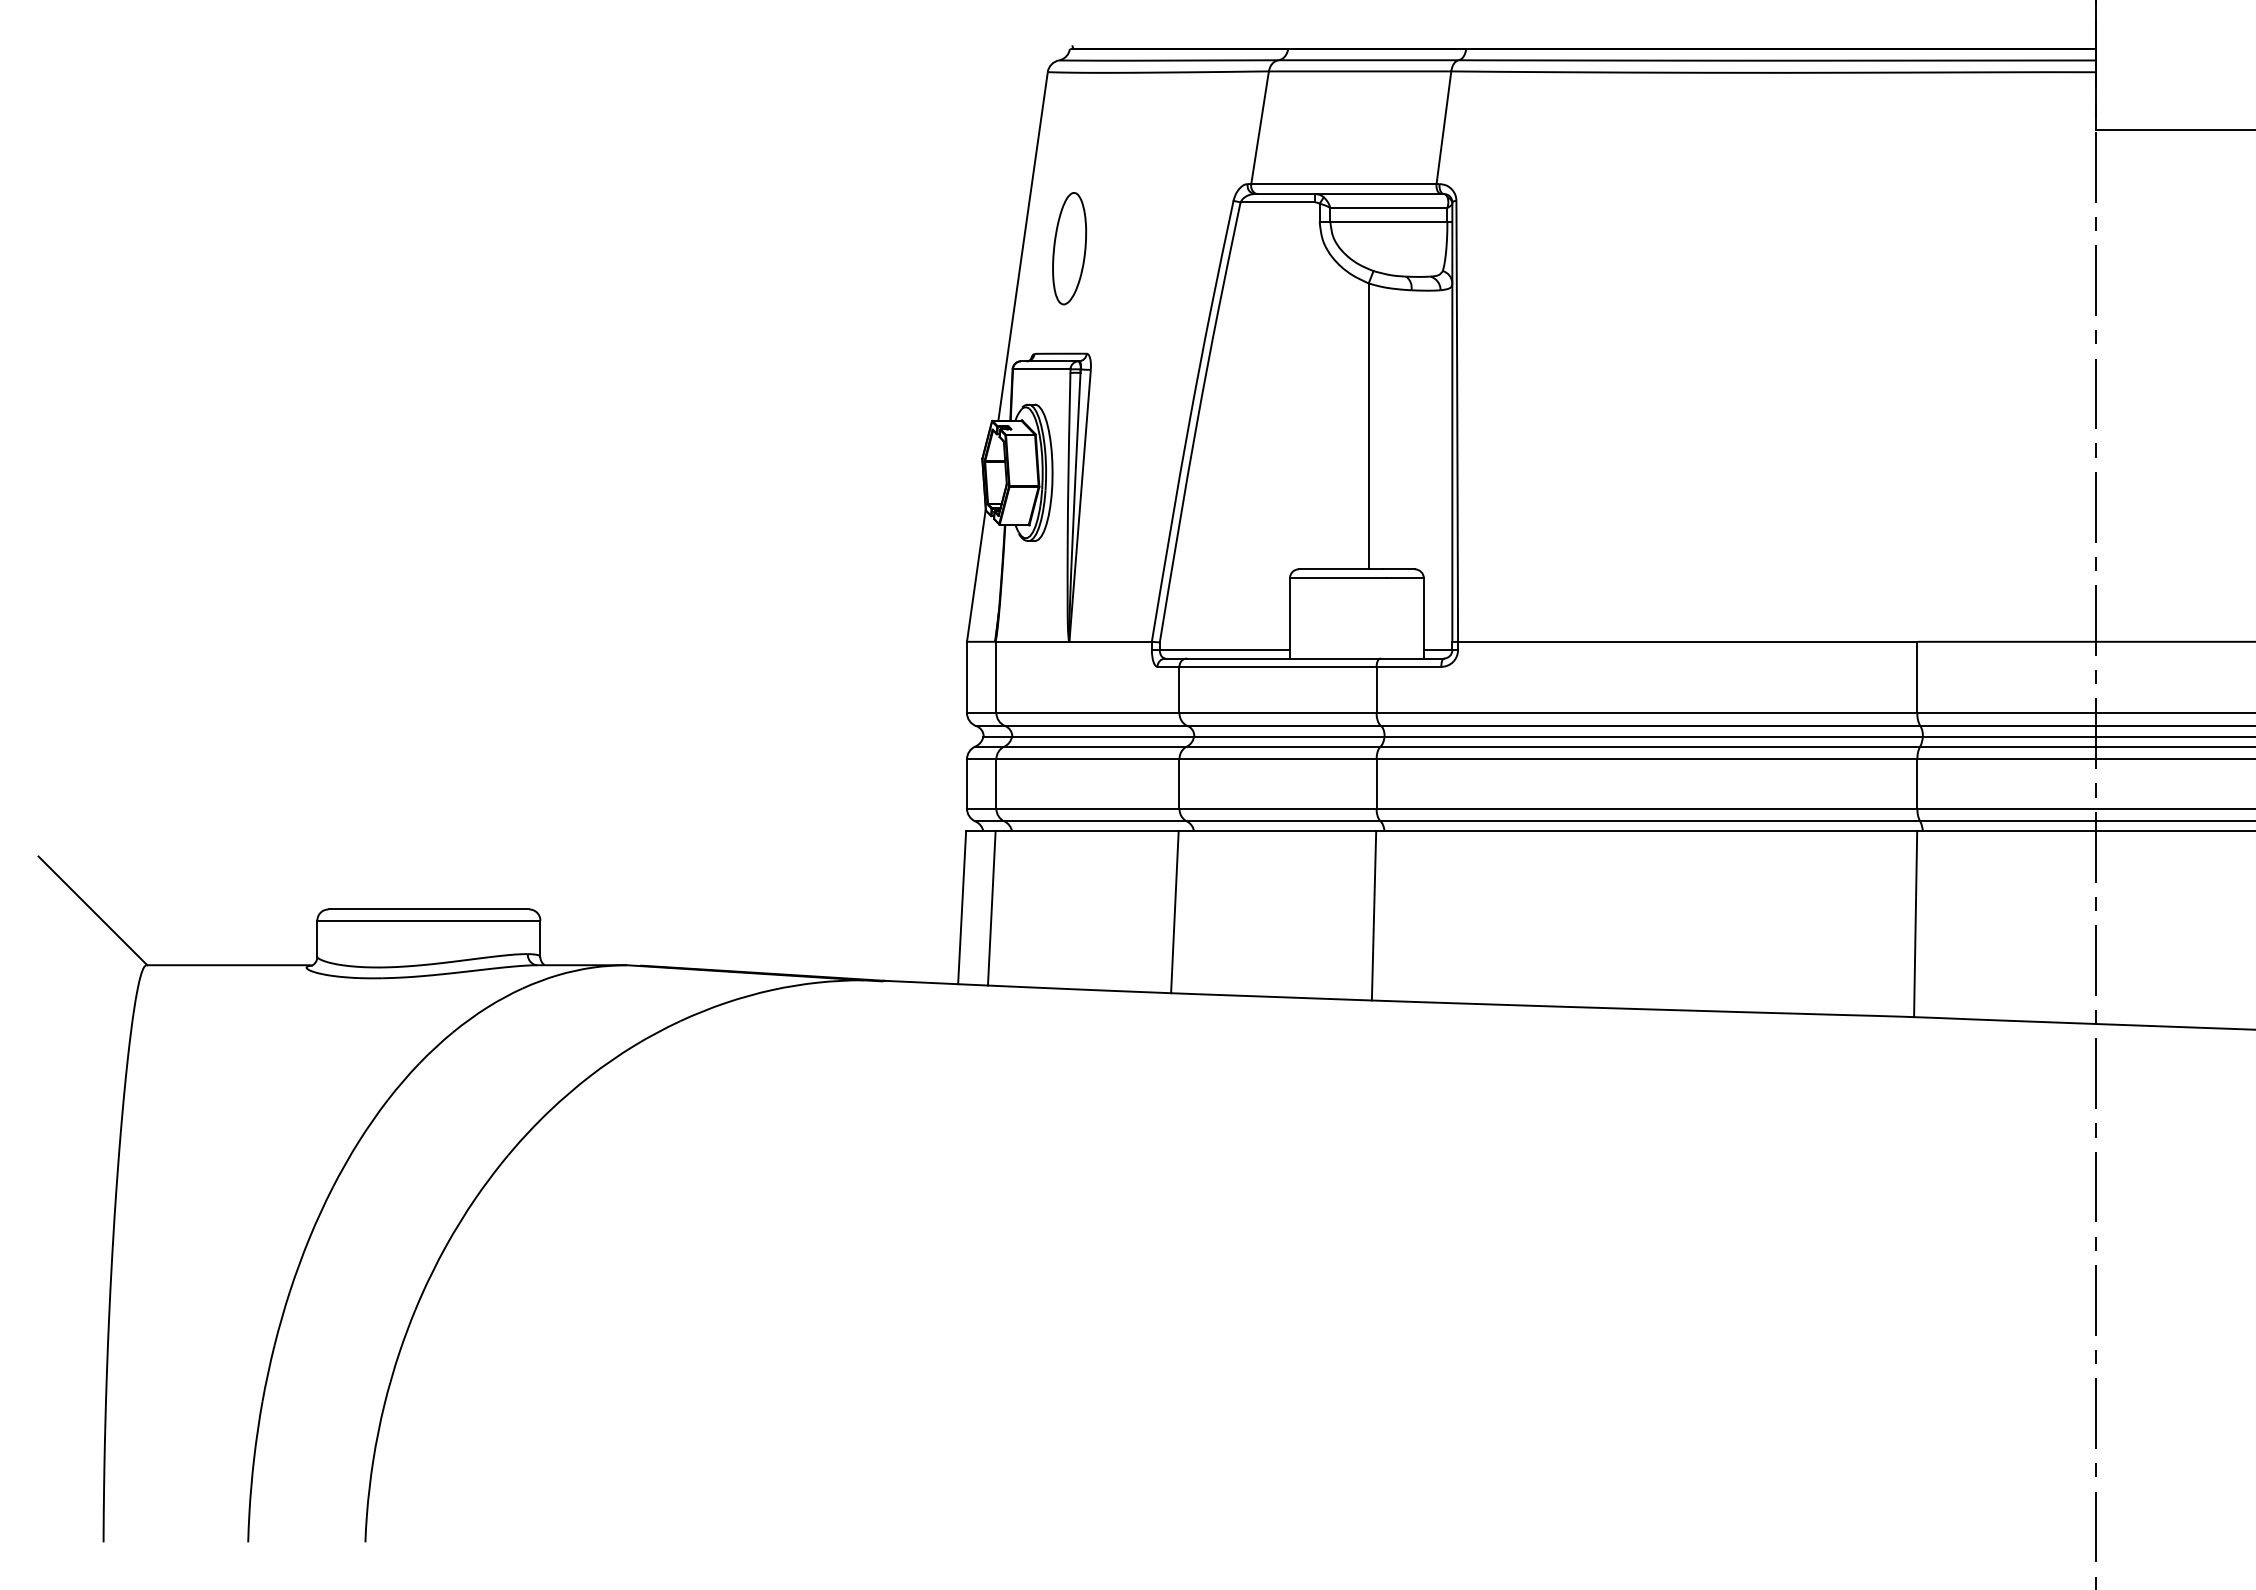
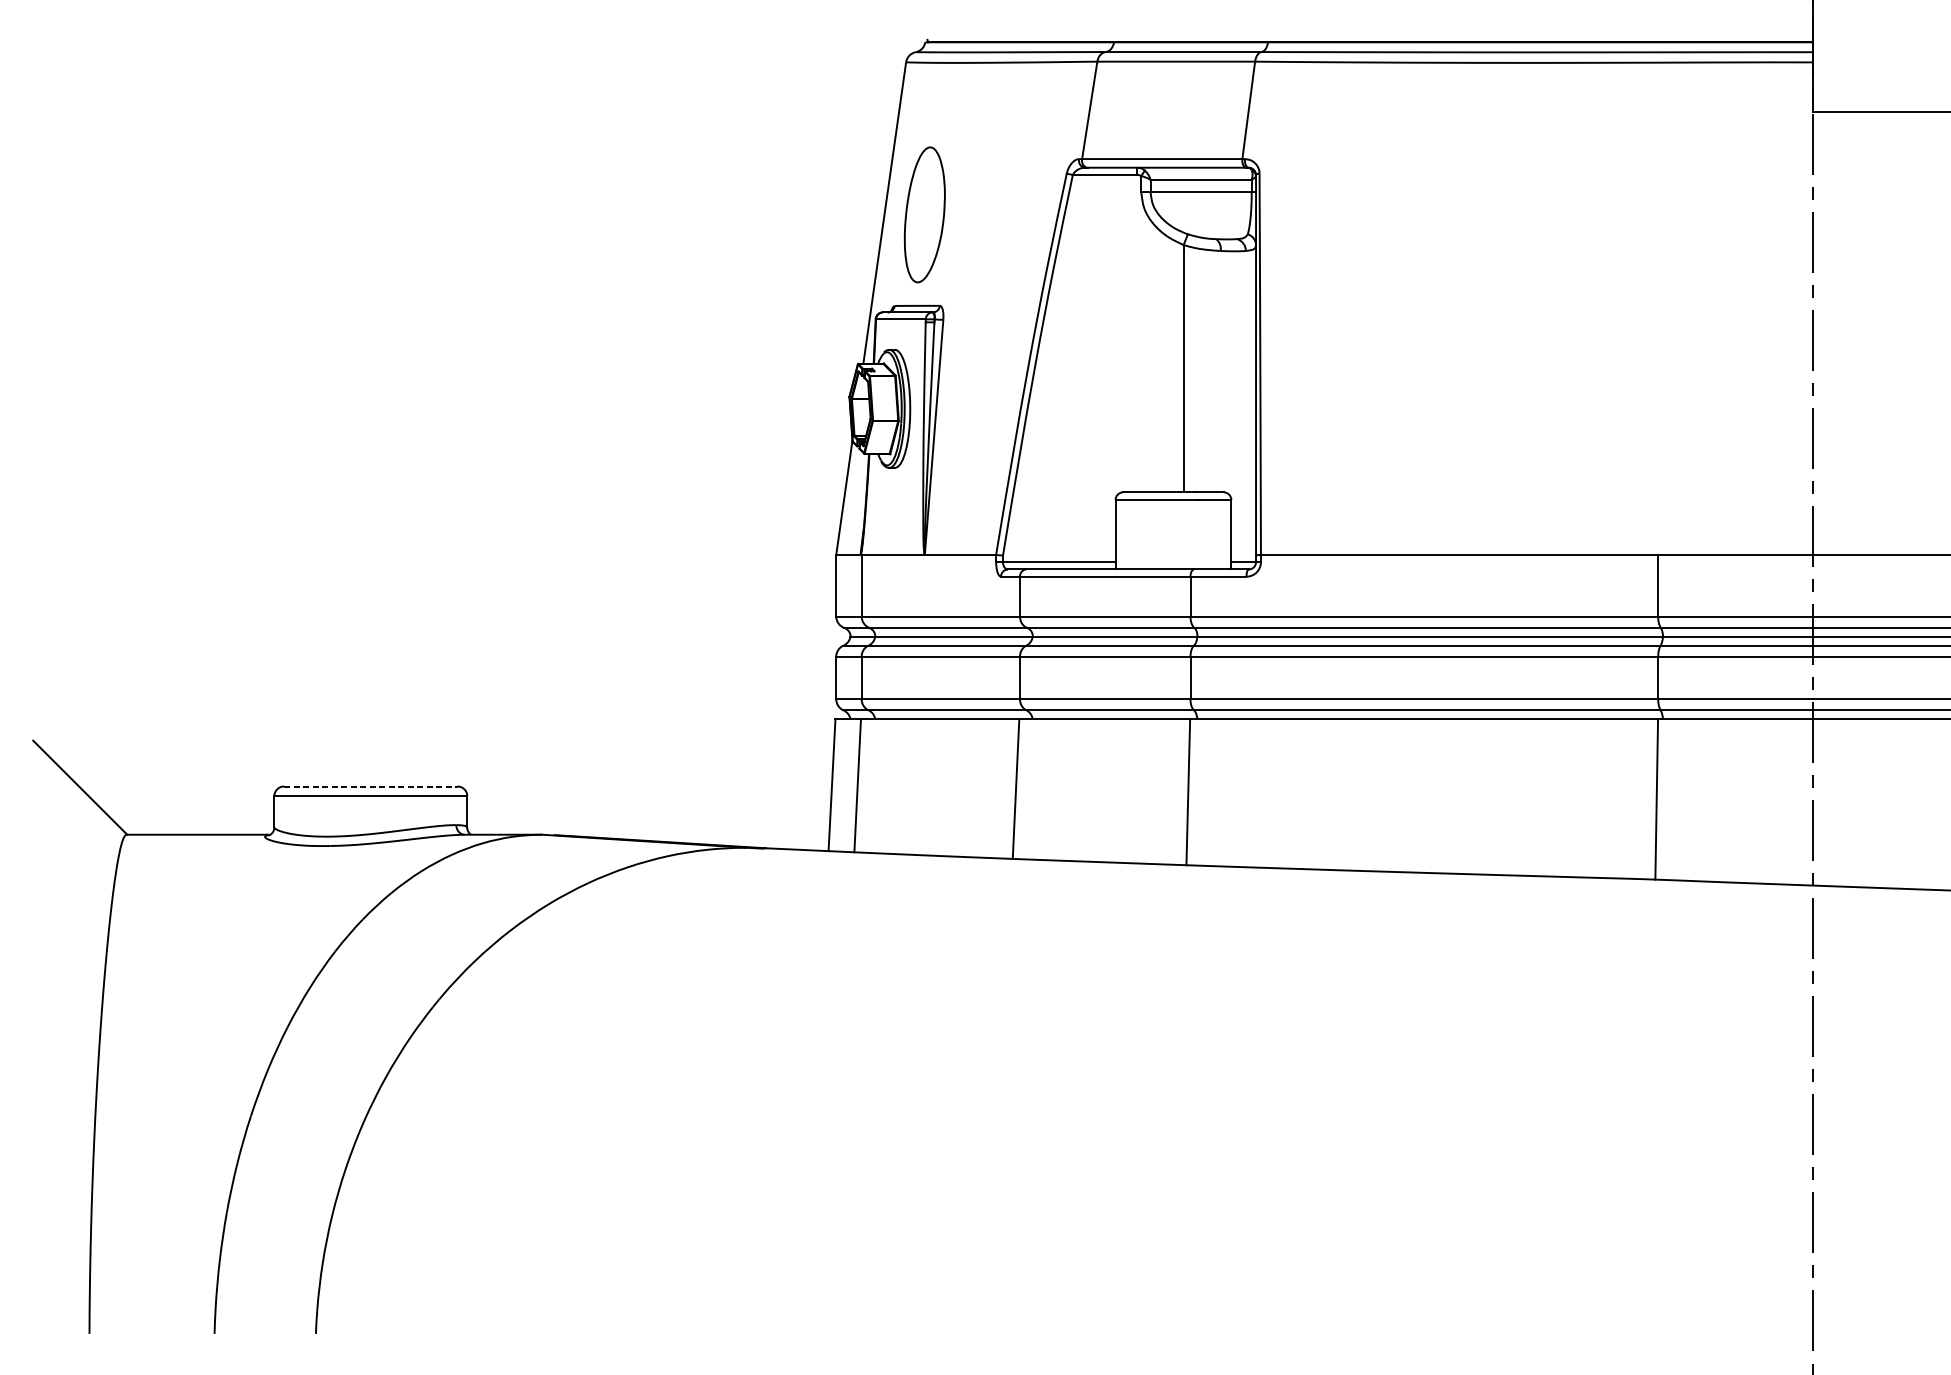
part: (1069, 248) -> (924, 214), size x1.4
line: (429, 909) -> (371, 786), solid -> dashed

